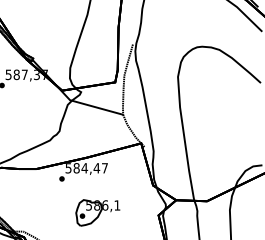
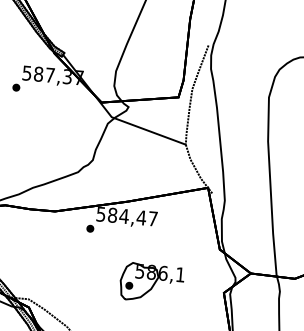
part: (97, 212) -> (151, 282), moved

